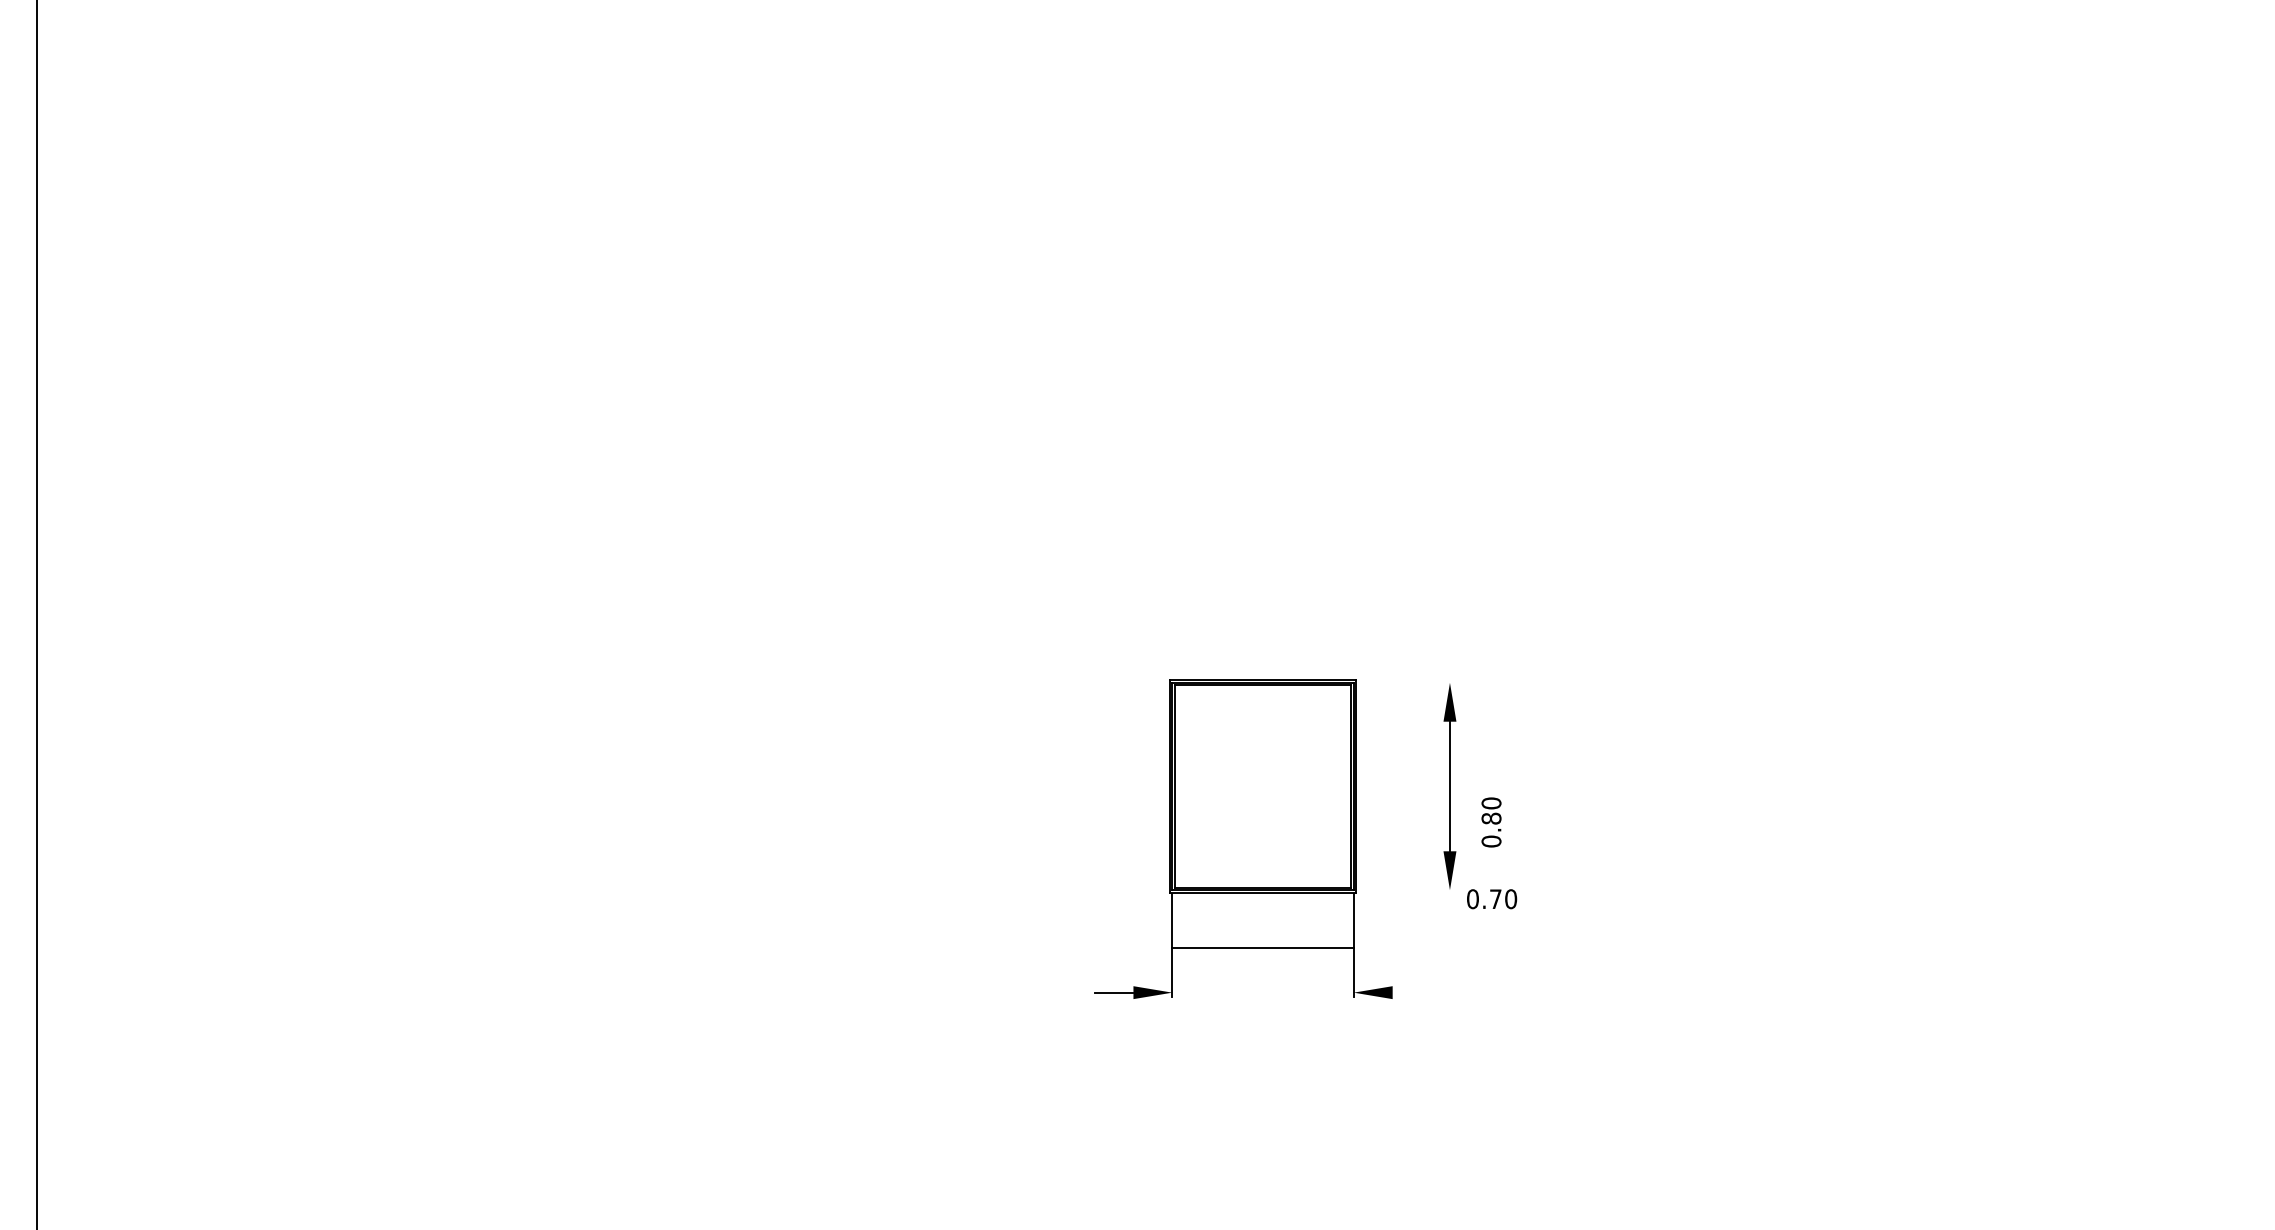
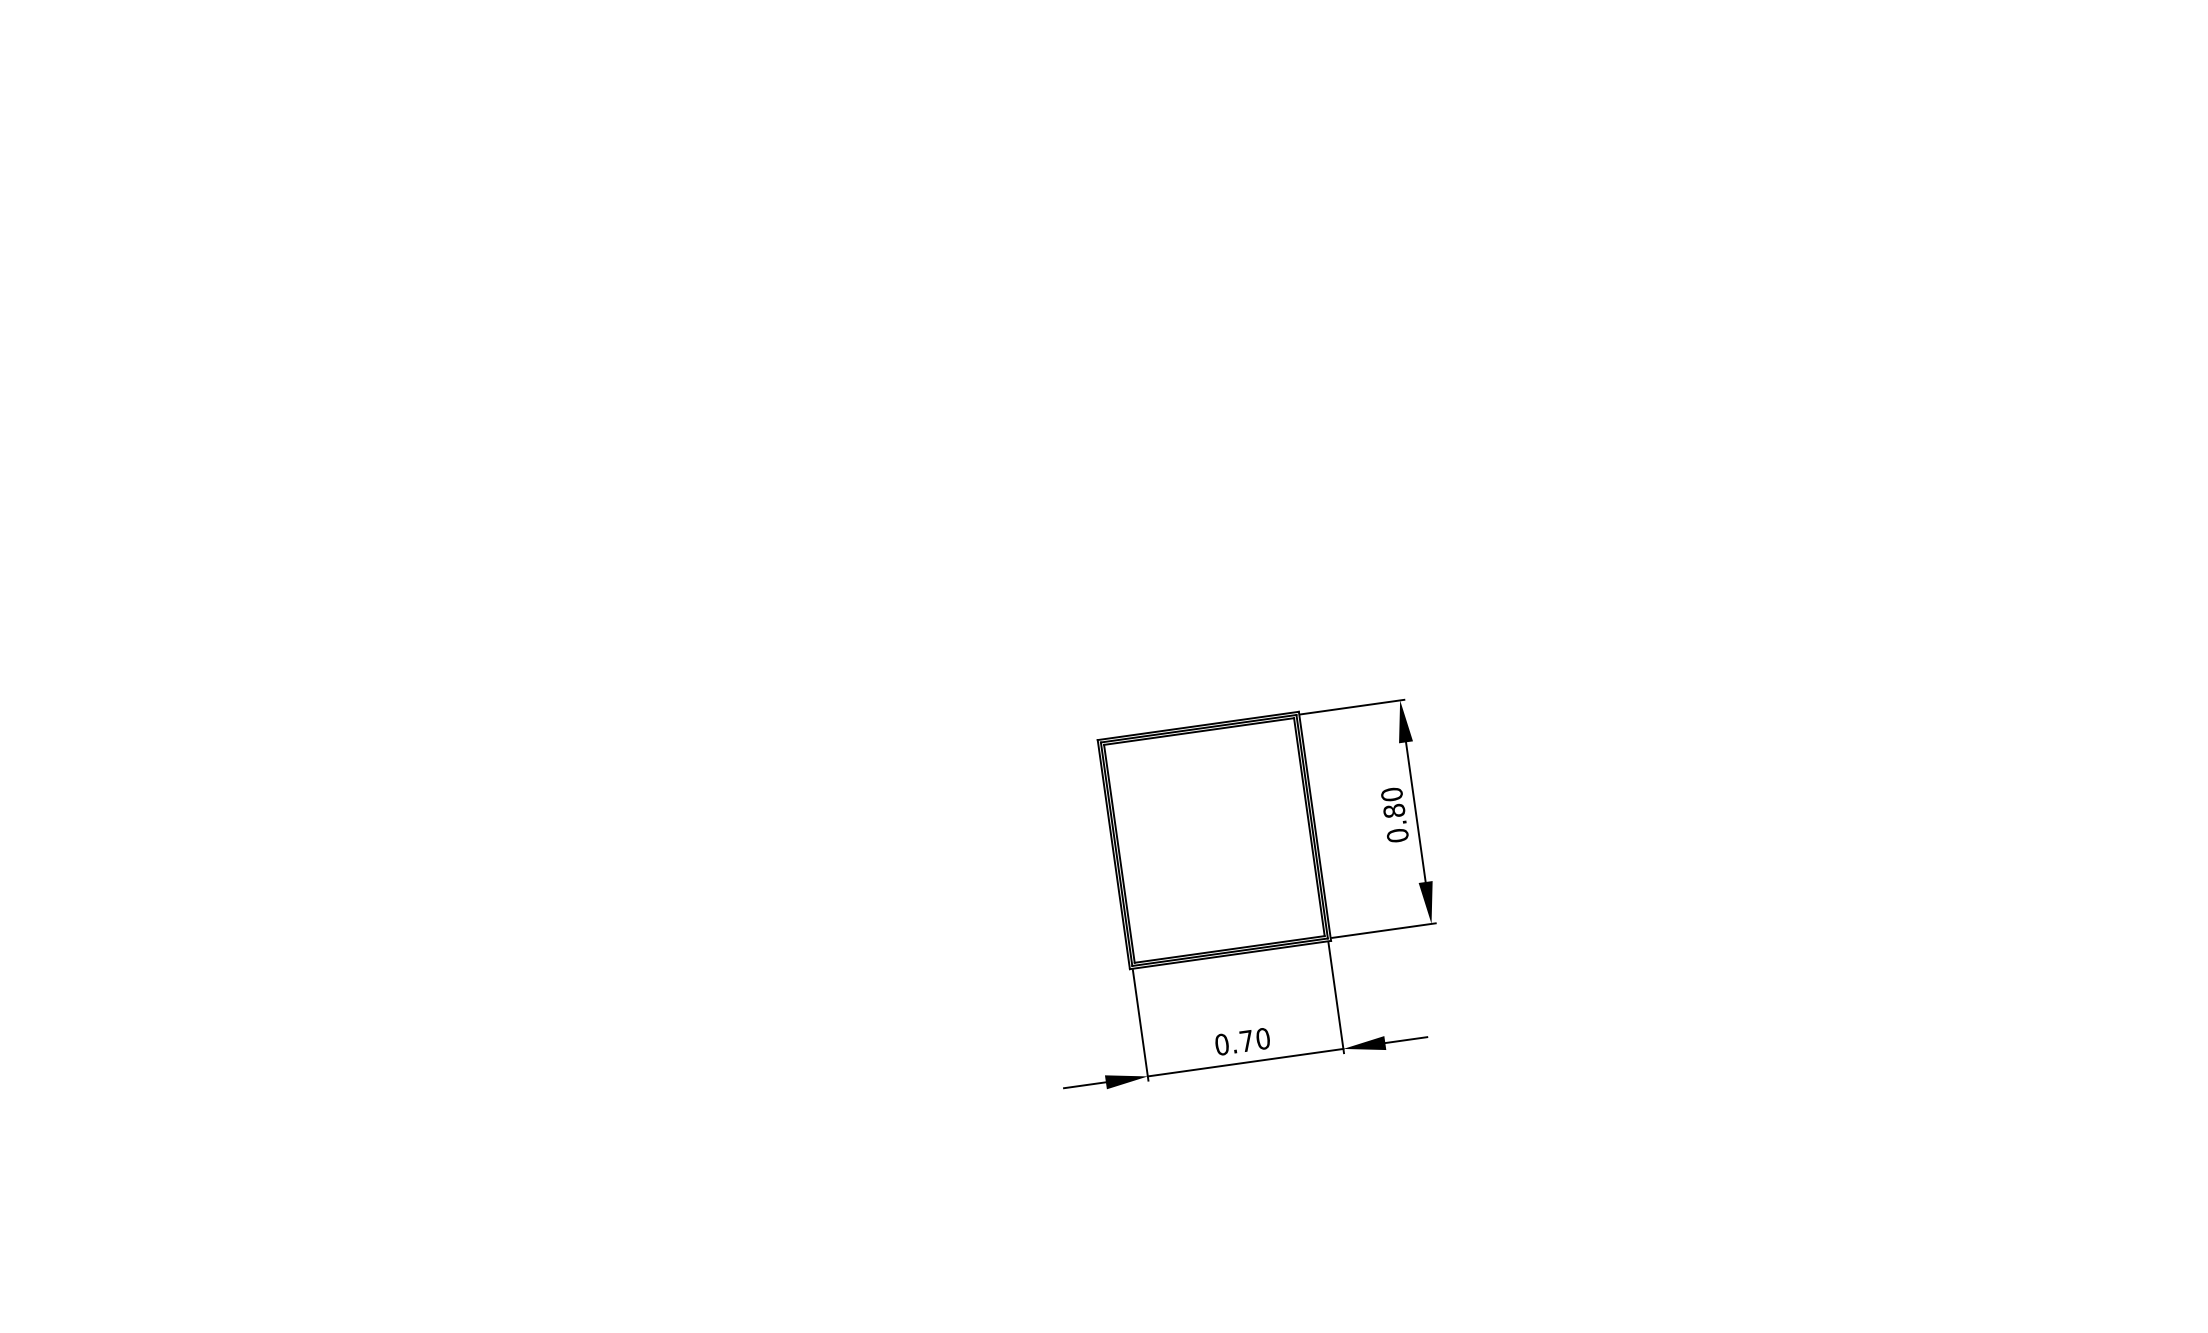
line: (1405, 682) -> (1352, 706), added
text: (1491, 822) -> (1394, 815), moved
line: (1405, 890) -> (1383, 930), added
text: (1492, 899) -> (1243, 1041), moved
line: (1262, 947) -> (1244, 1062), moved
line: (1411, 992) -> (1405, 1040), added

